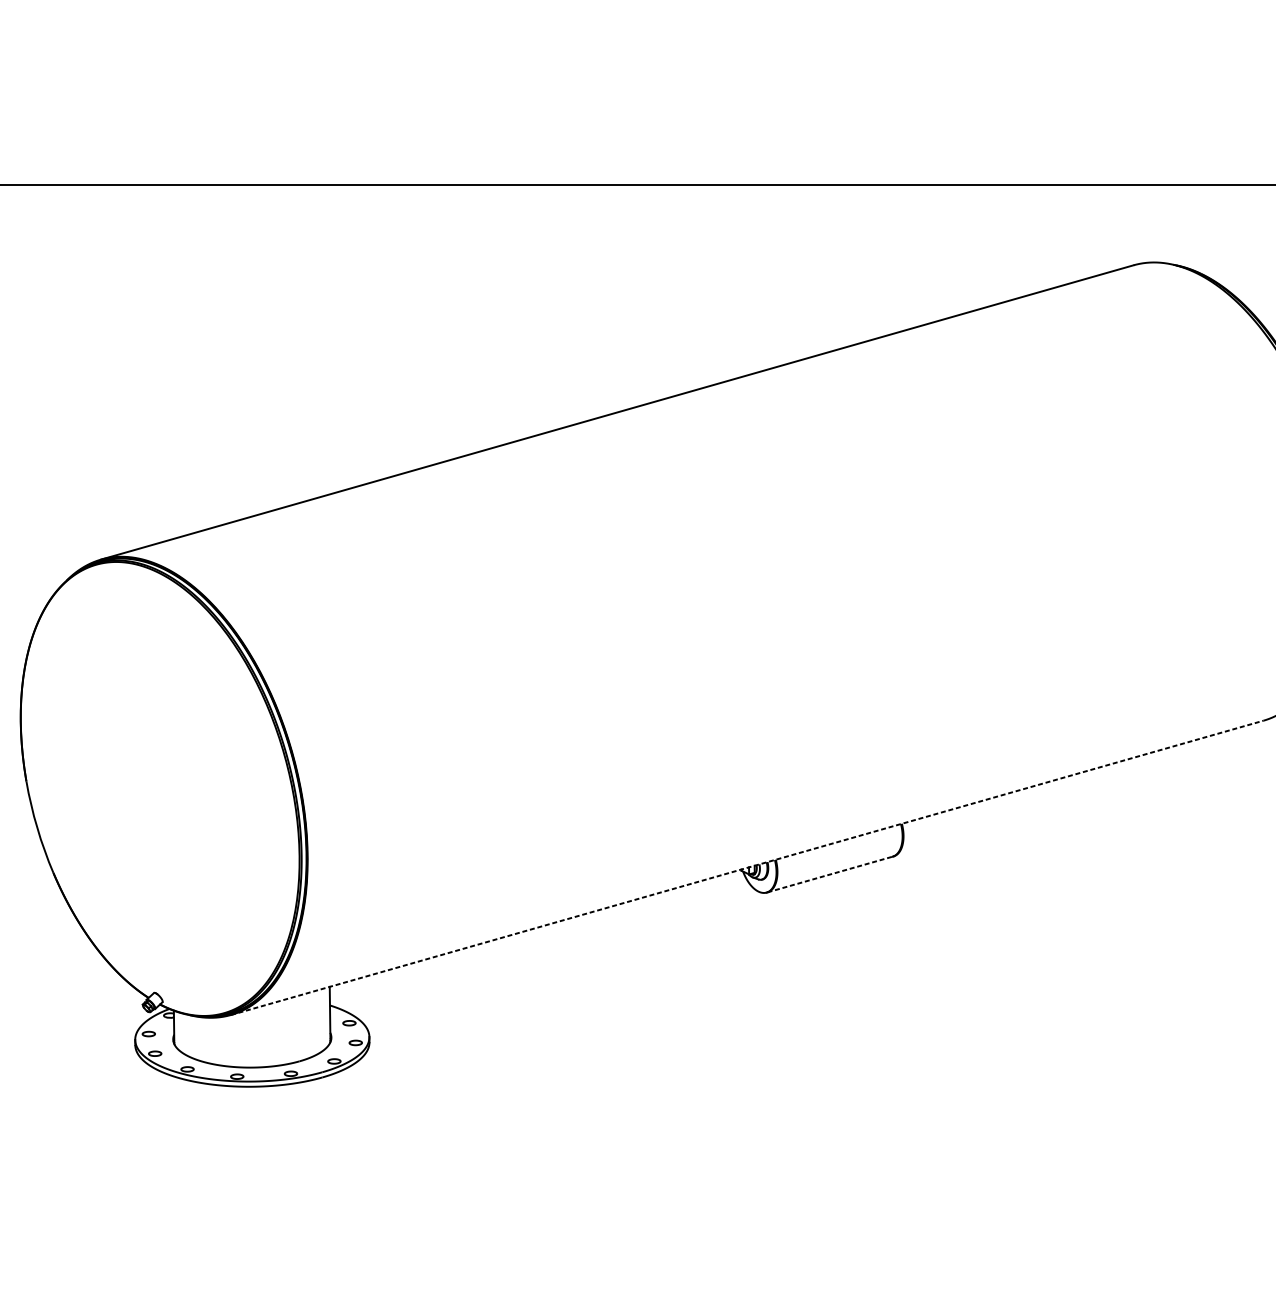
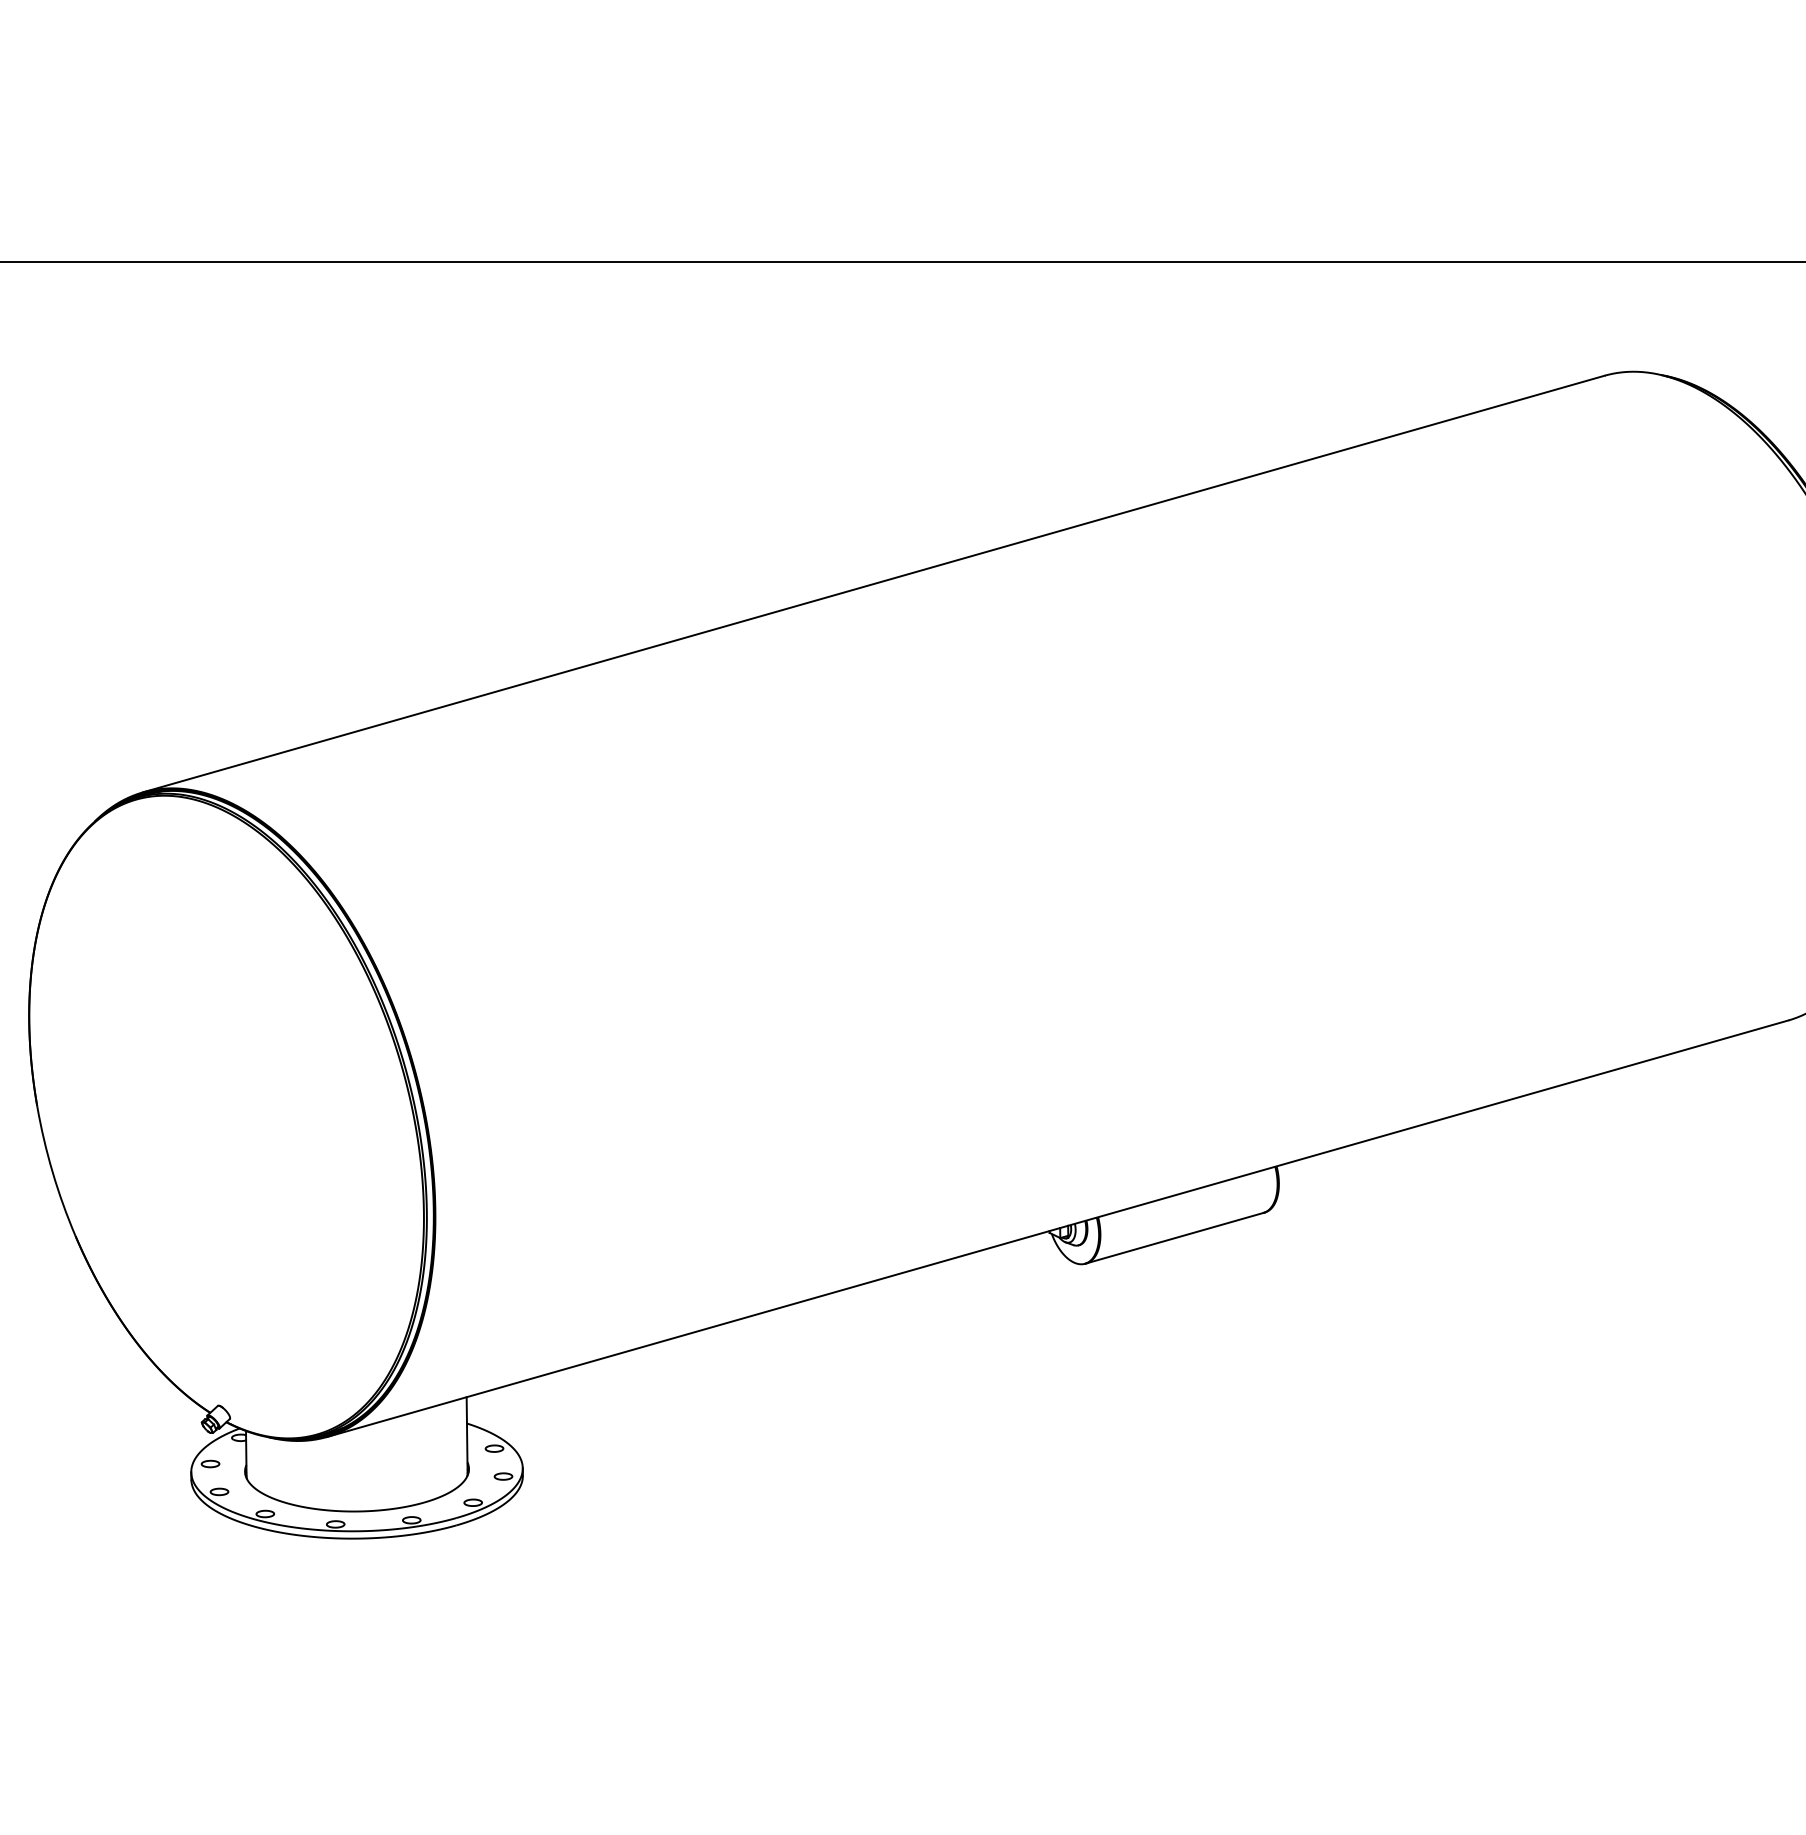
line: (747, 867) -> (1057, 1228), dashed -> solid
line: (830, 874) -> (1175, 1238), dashed -> solid

